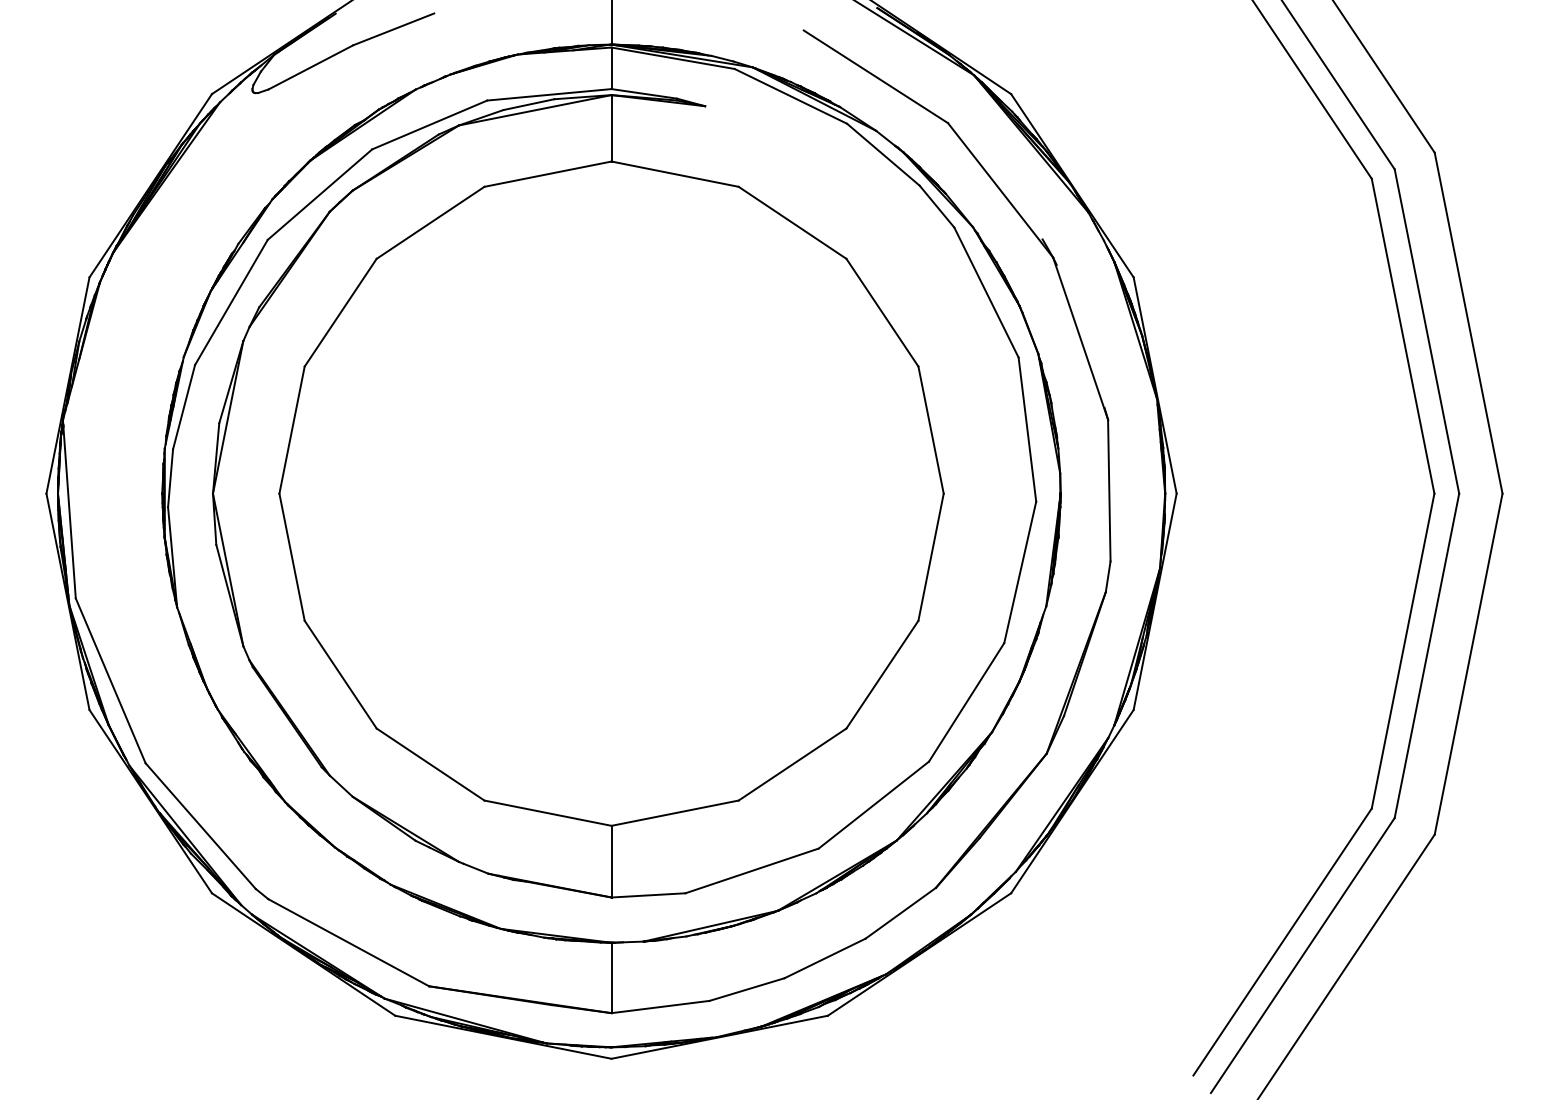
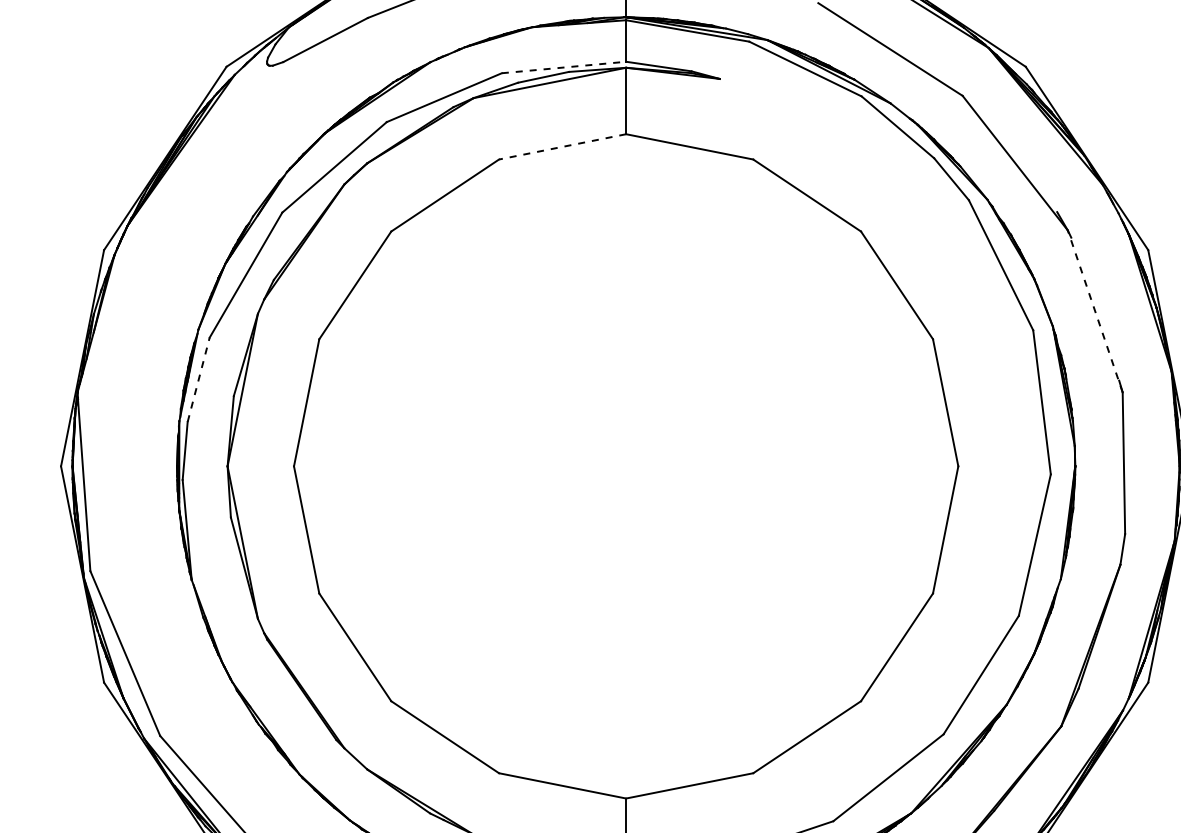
line: (549, 94) -> (564, 67), solid -> dashed
line: (548, 174) -> (563, 147), solid -> dashed
line: (1080, 338) -> (1095, 311), solid -> dashed
line: (184, 407) -> (199, 380), solid -> dashed

